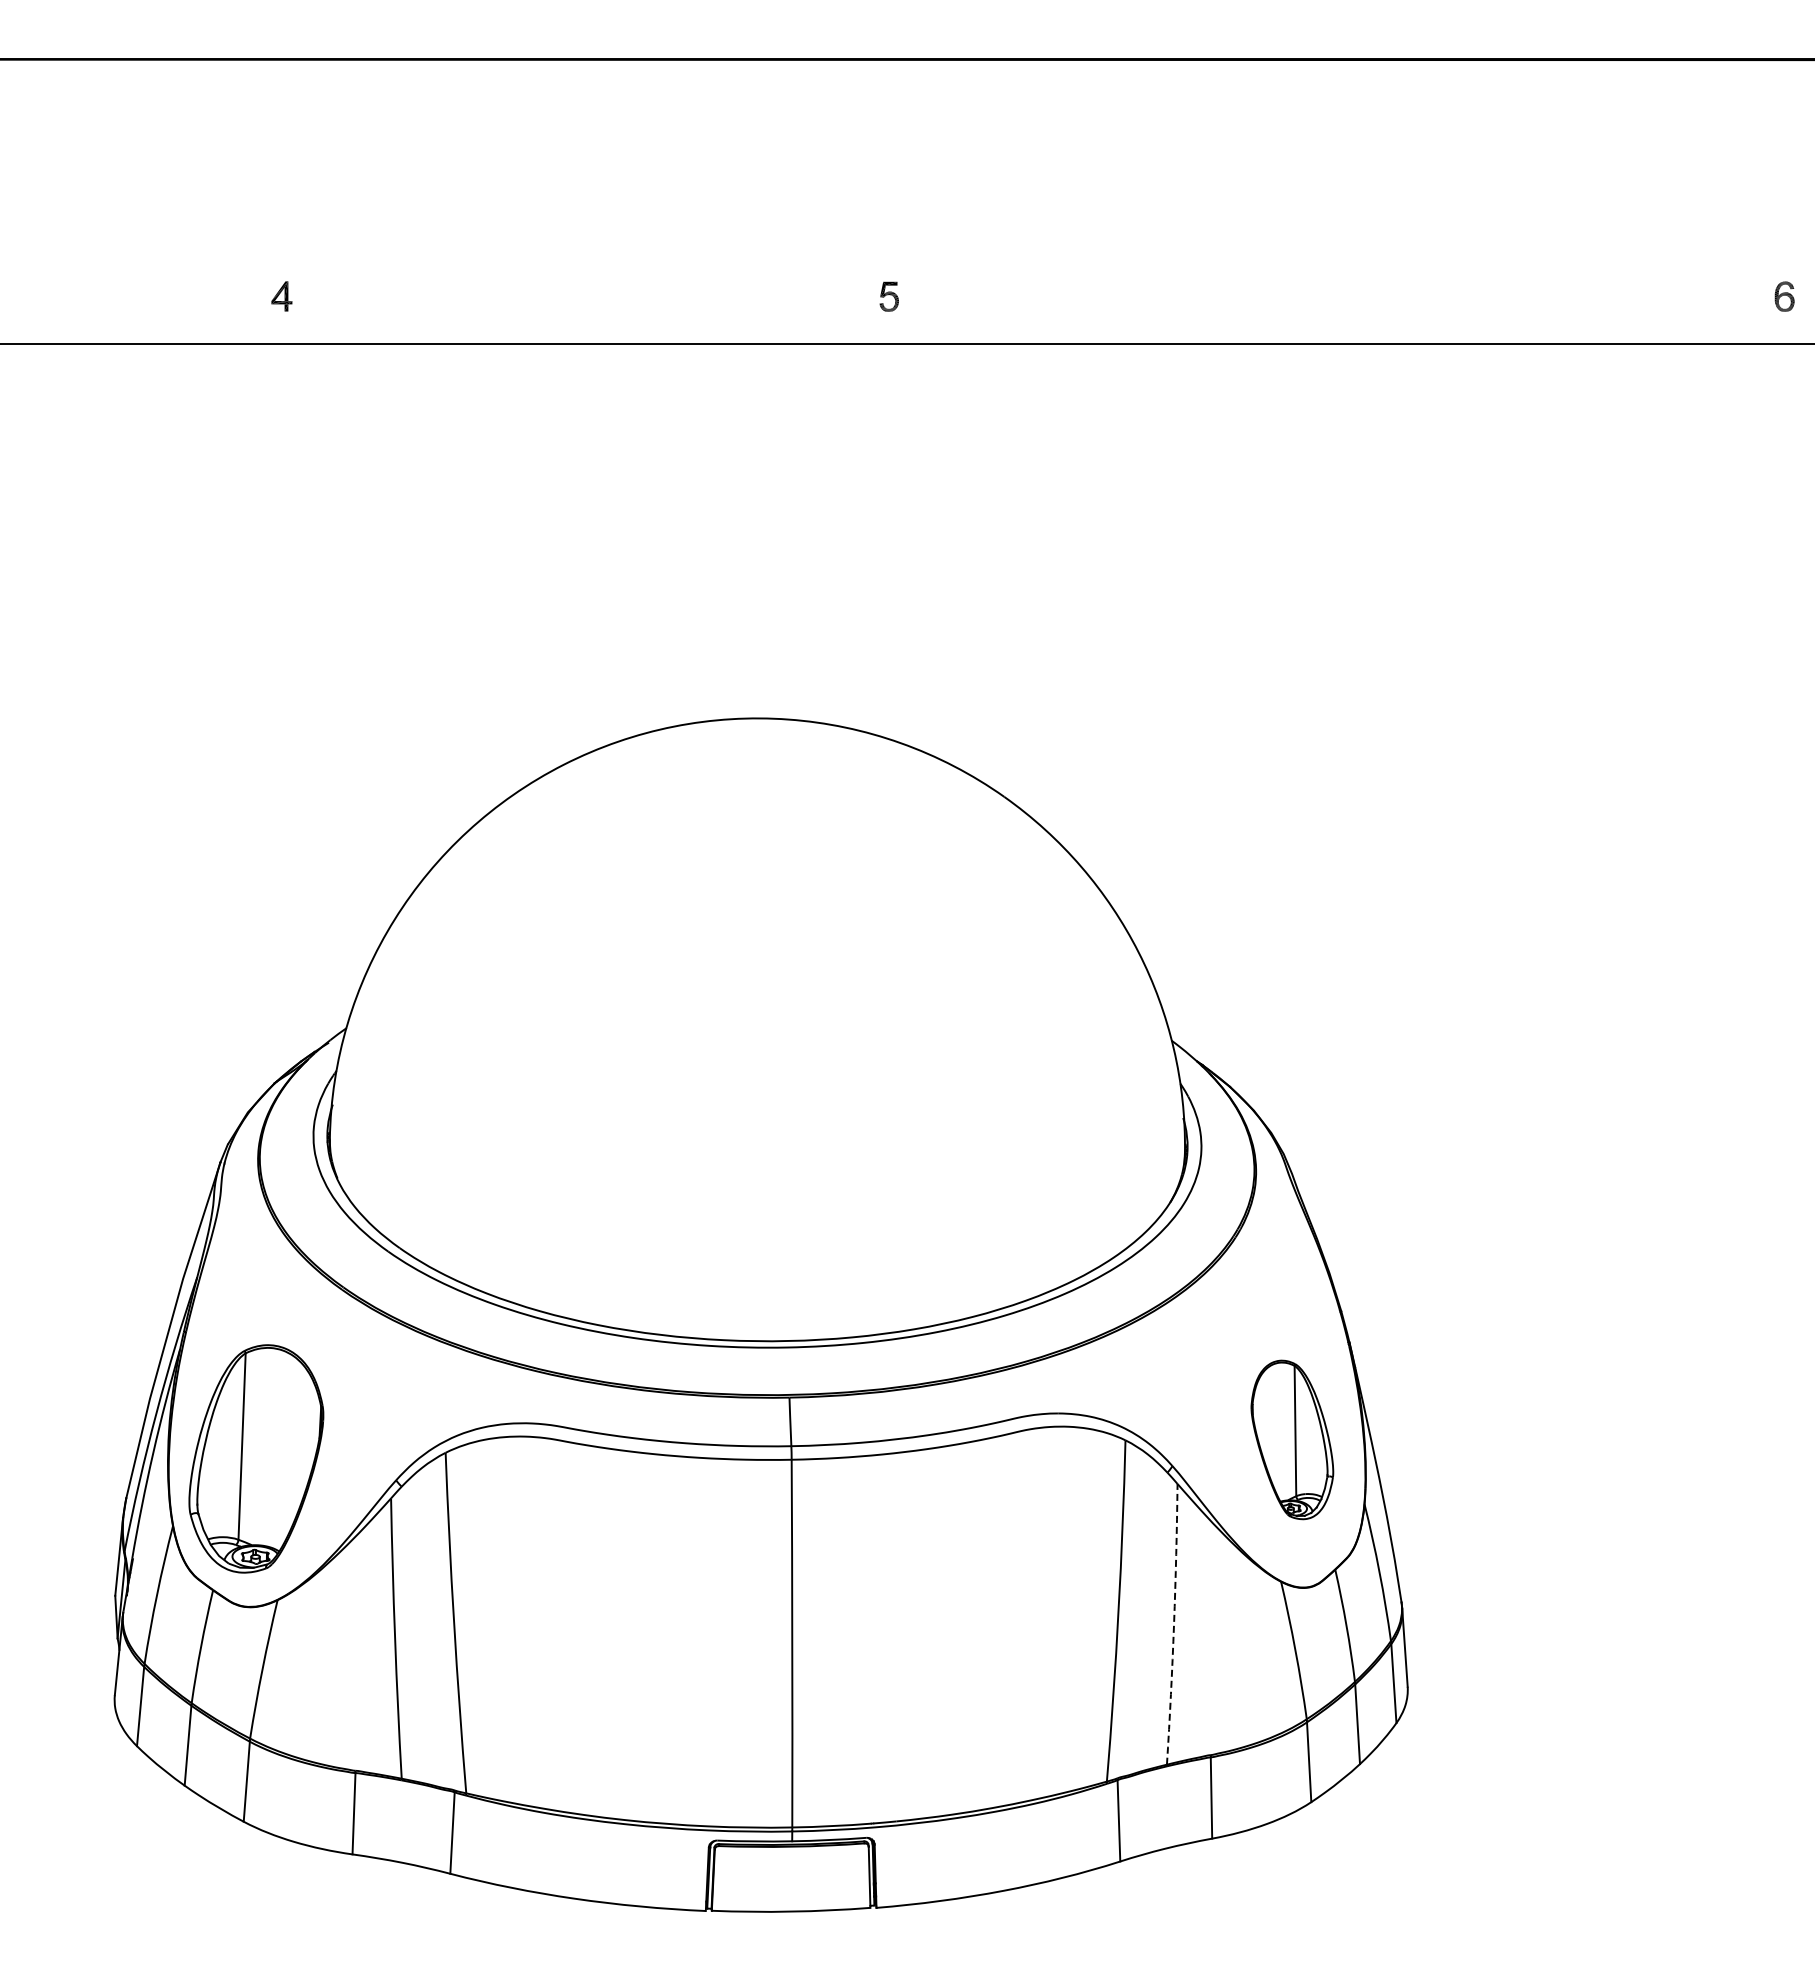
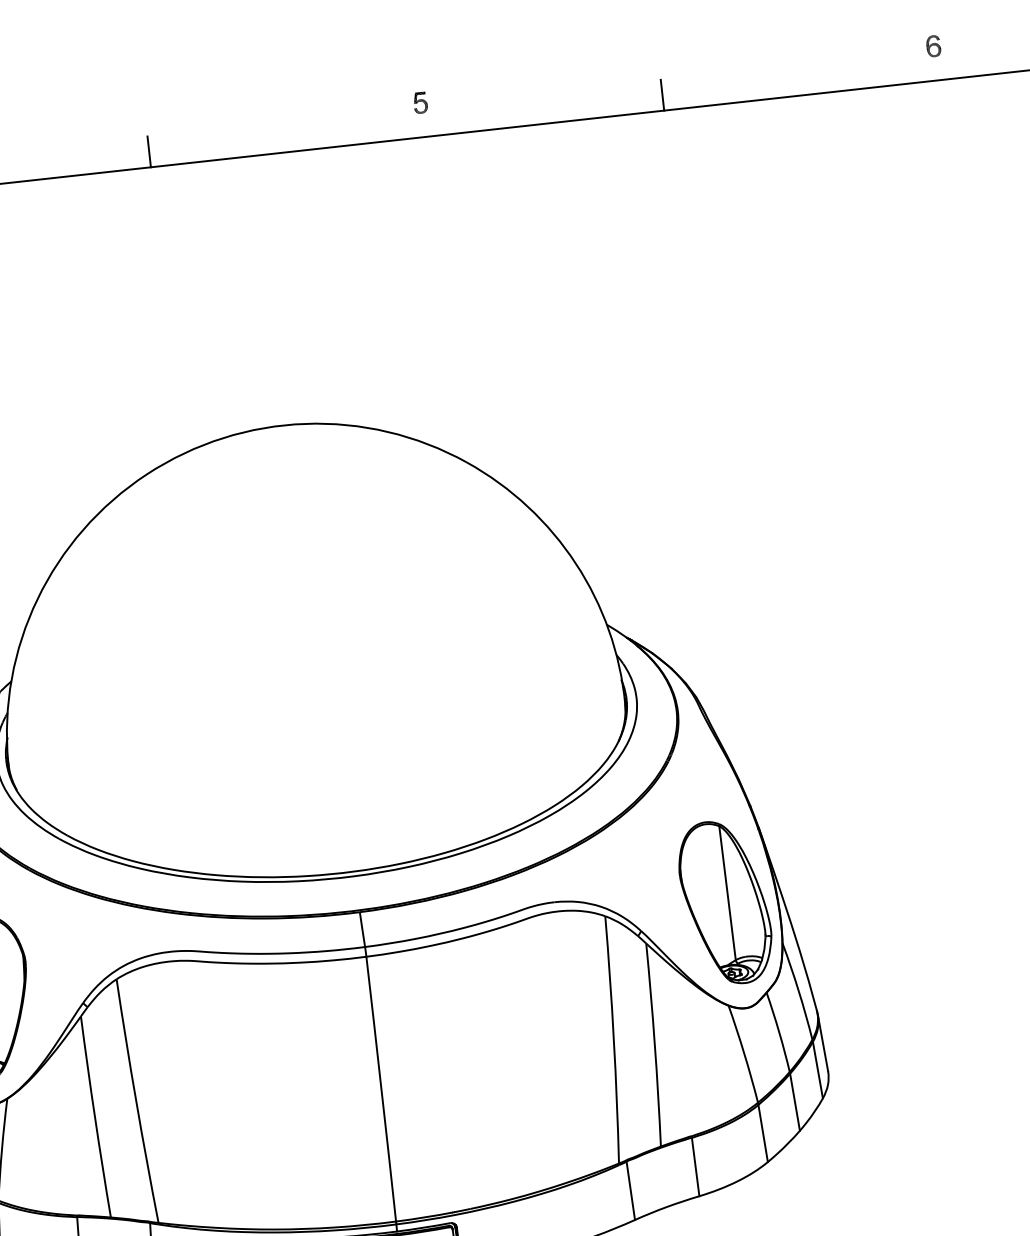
part: (888, 296) -> (419, 102), moved
part: (1784, 296) -> (933, 46), moved
line: (615, 322) -> (149, 151), added
line: (1328, 322) -> (662, 95), added
part: (1292, 1439) -> (725, 902), size x1.43
arc: (1174, 1624) -> (655, 1044), dashed -> solid

